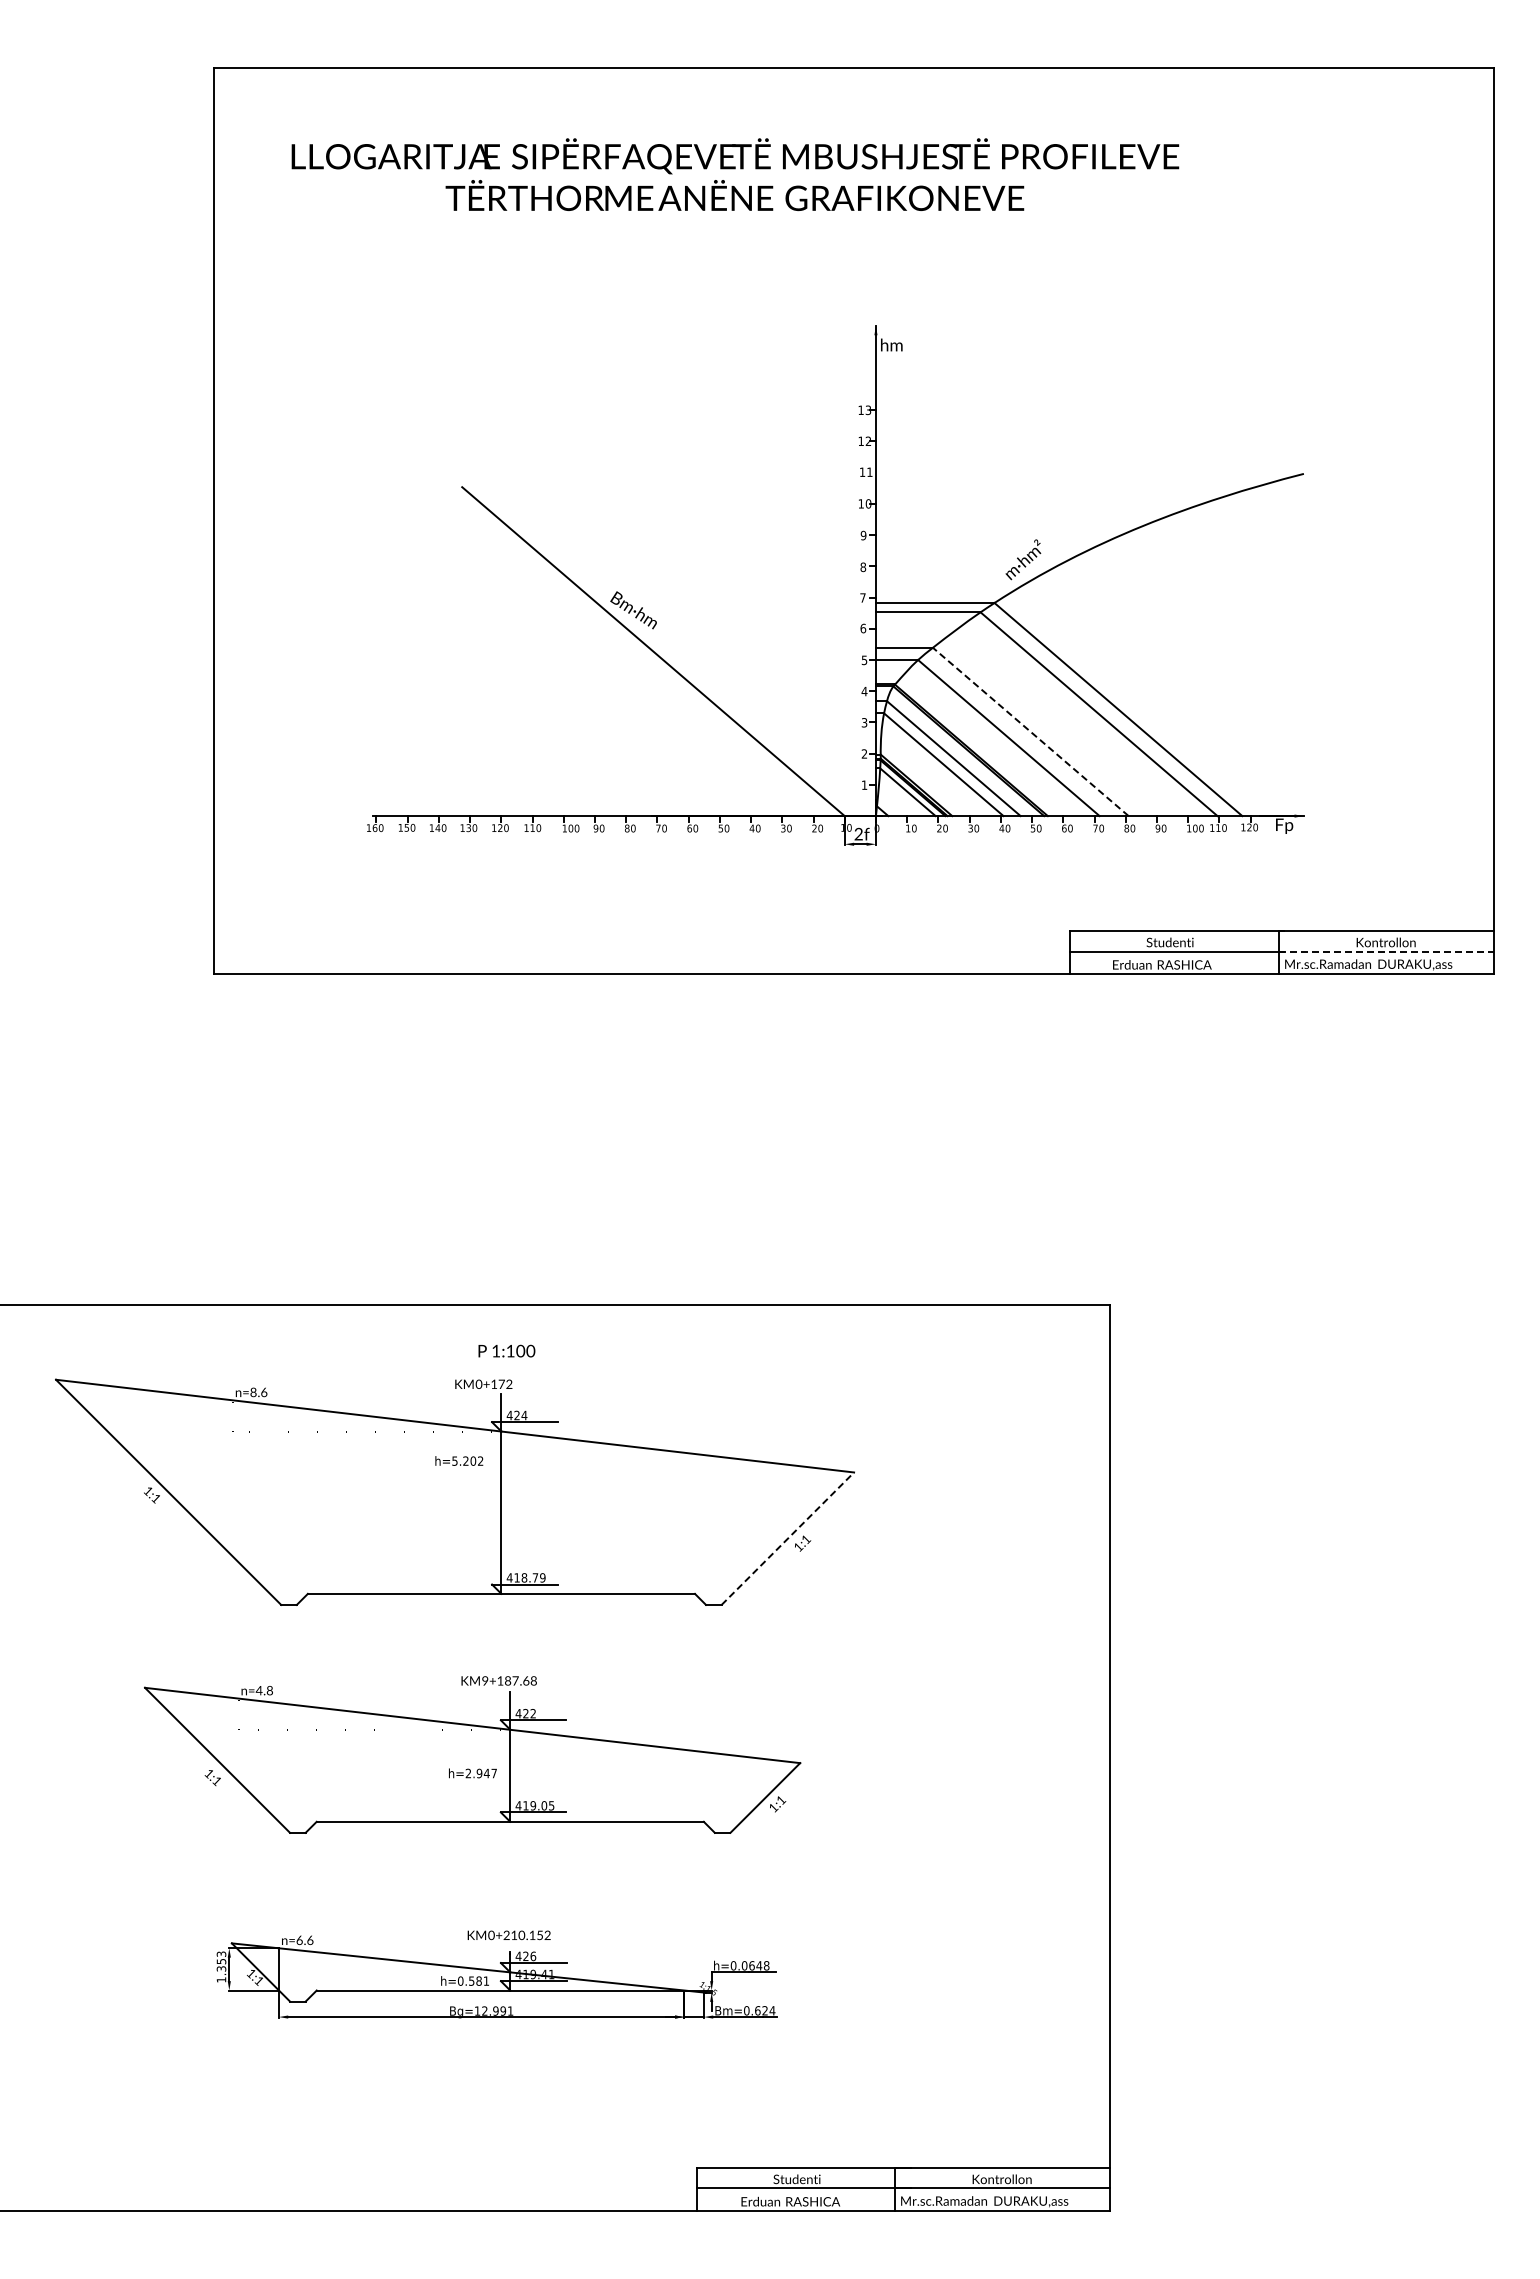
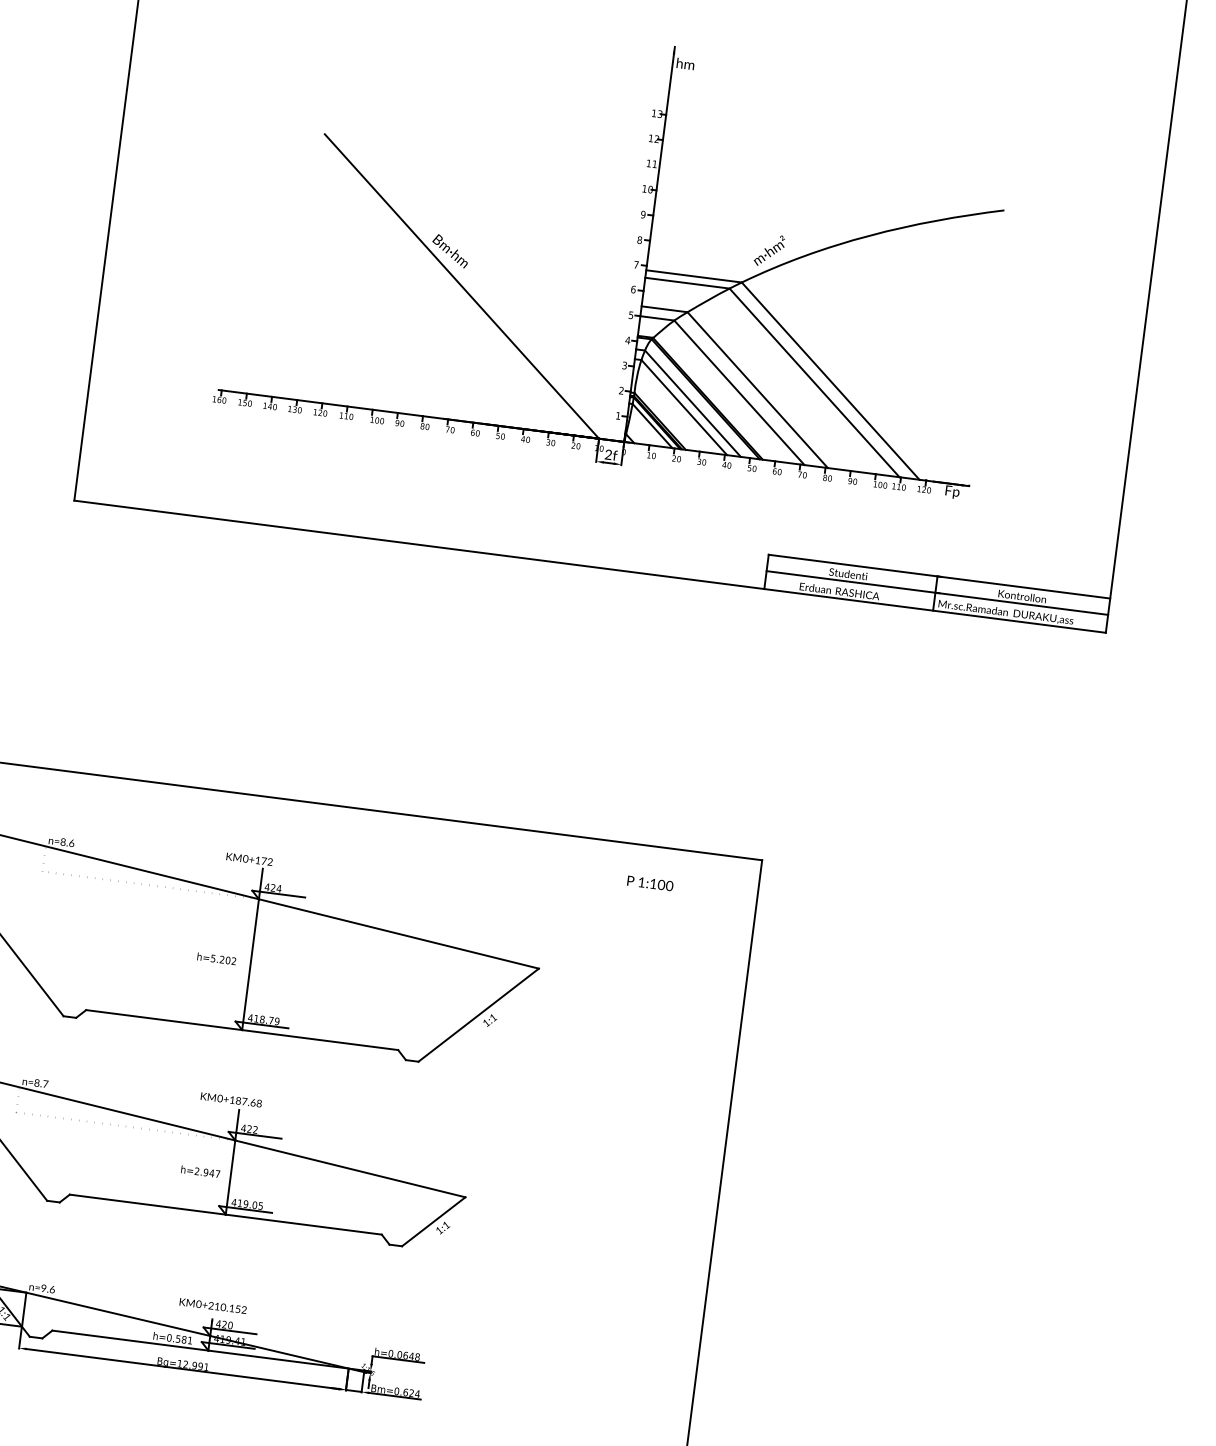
line: (1030, 731) -> (757, 389), dashed -> solid
line: (1387, 951) -> (1022, 603), dashed -> solid
text: (506, 1350) -> (650, 882), moved
text: (459, 1460) -> (217, 958), moved
line: (787, 1538) -> (478, 1014), dashed -> solid
text: (485, 1681) -> (220, 1099), 9+187.68 -> 0+187.68
text: (264, 1690) -> (41, 1083), n=4.8 -> n=8.7
text: (299, 1940) -> (43, 1288), n=6.6 -> n=9.6
text: (533, 1955) -> (230, 1324), 426 -> 420

